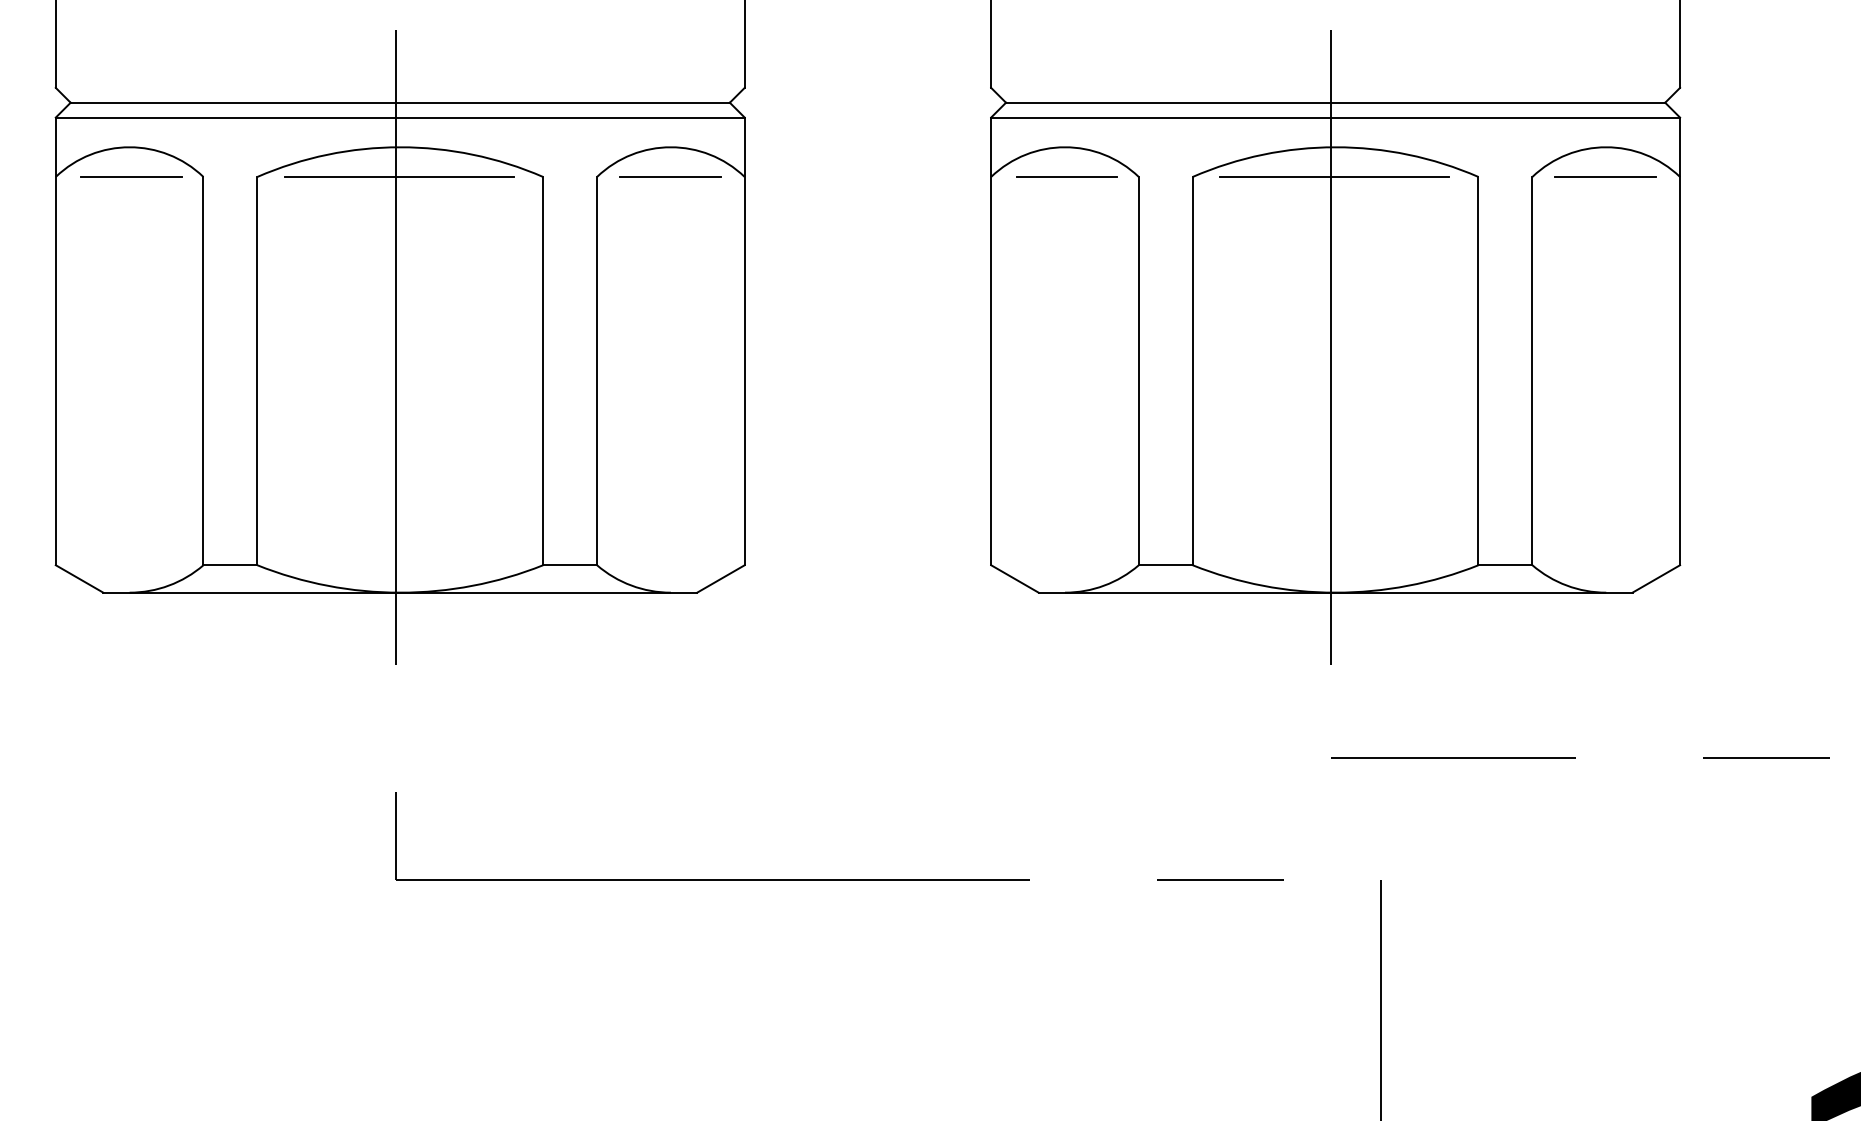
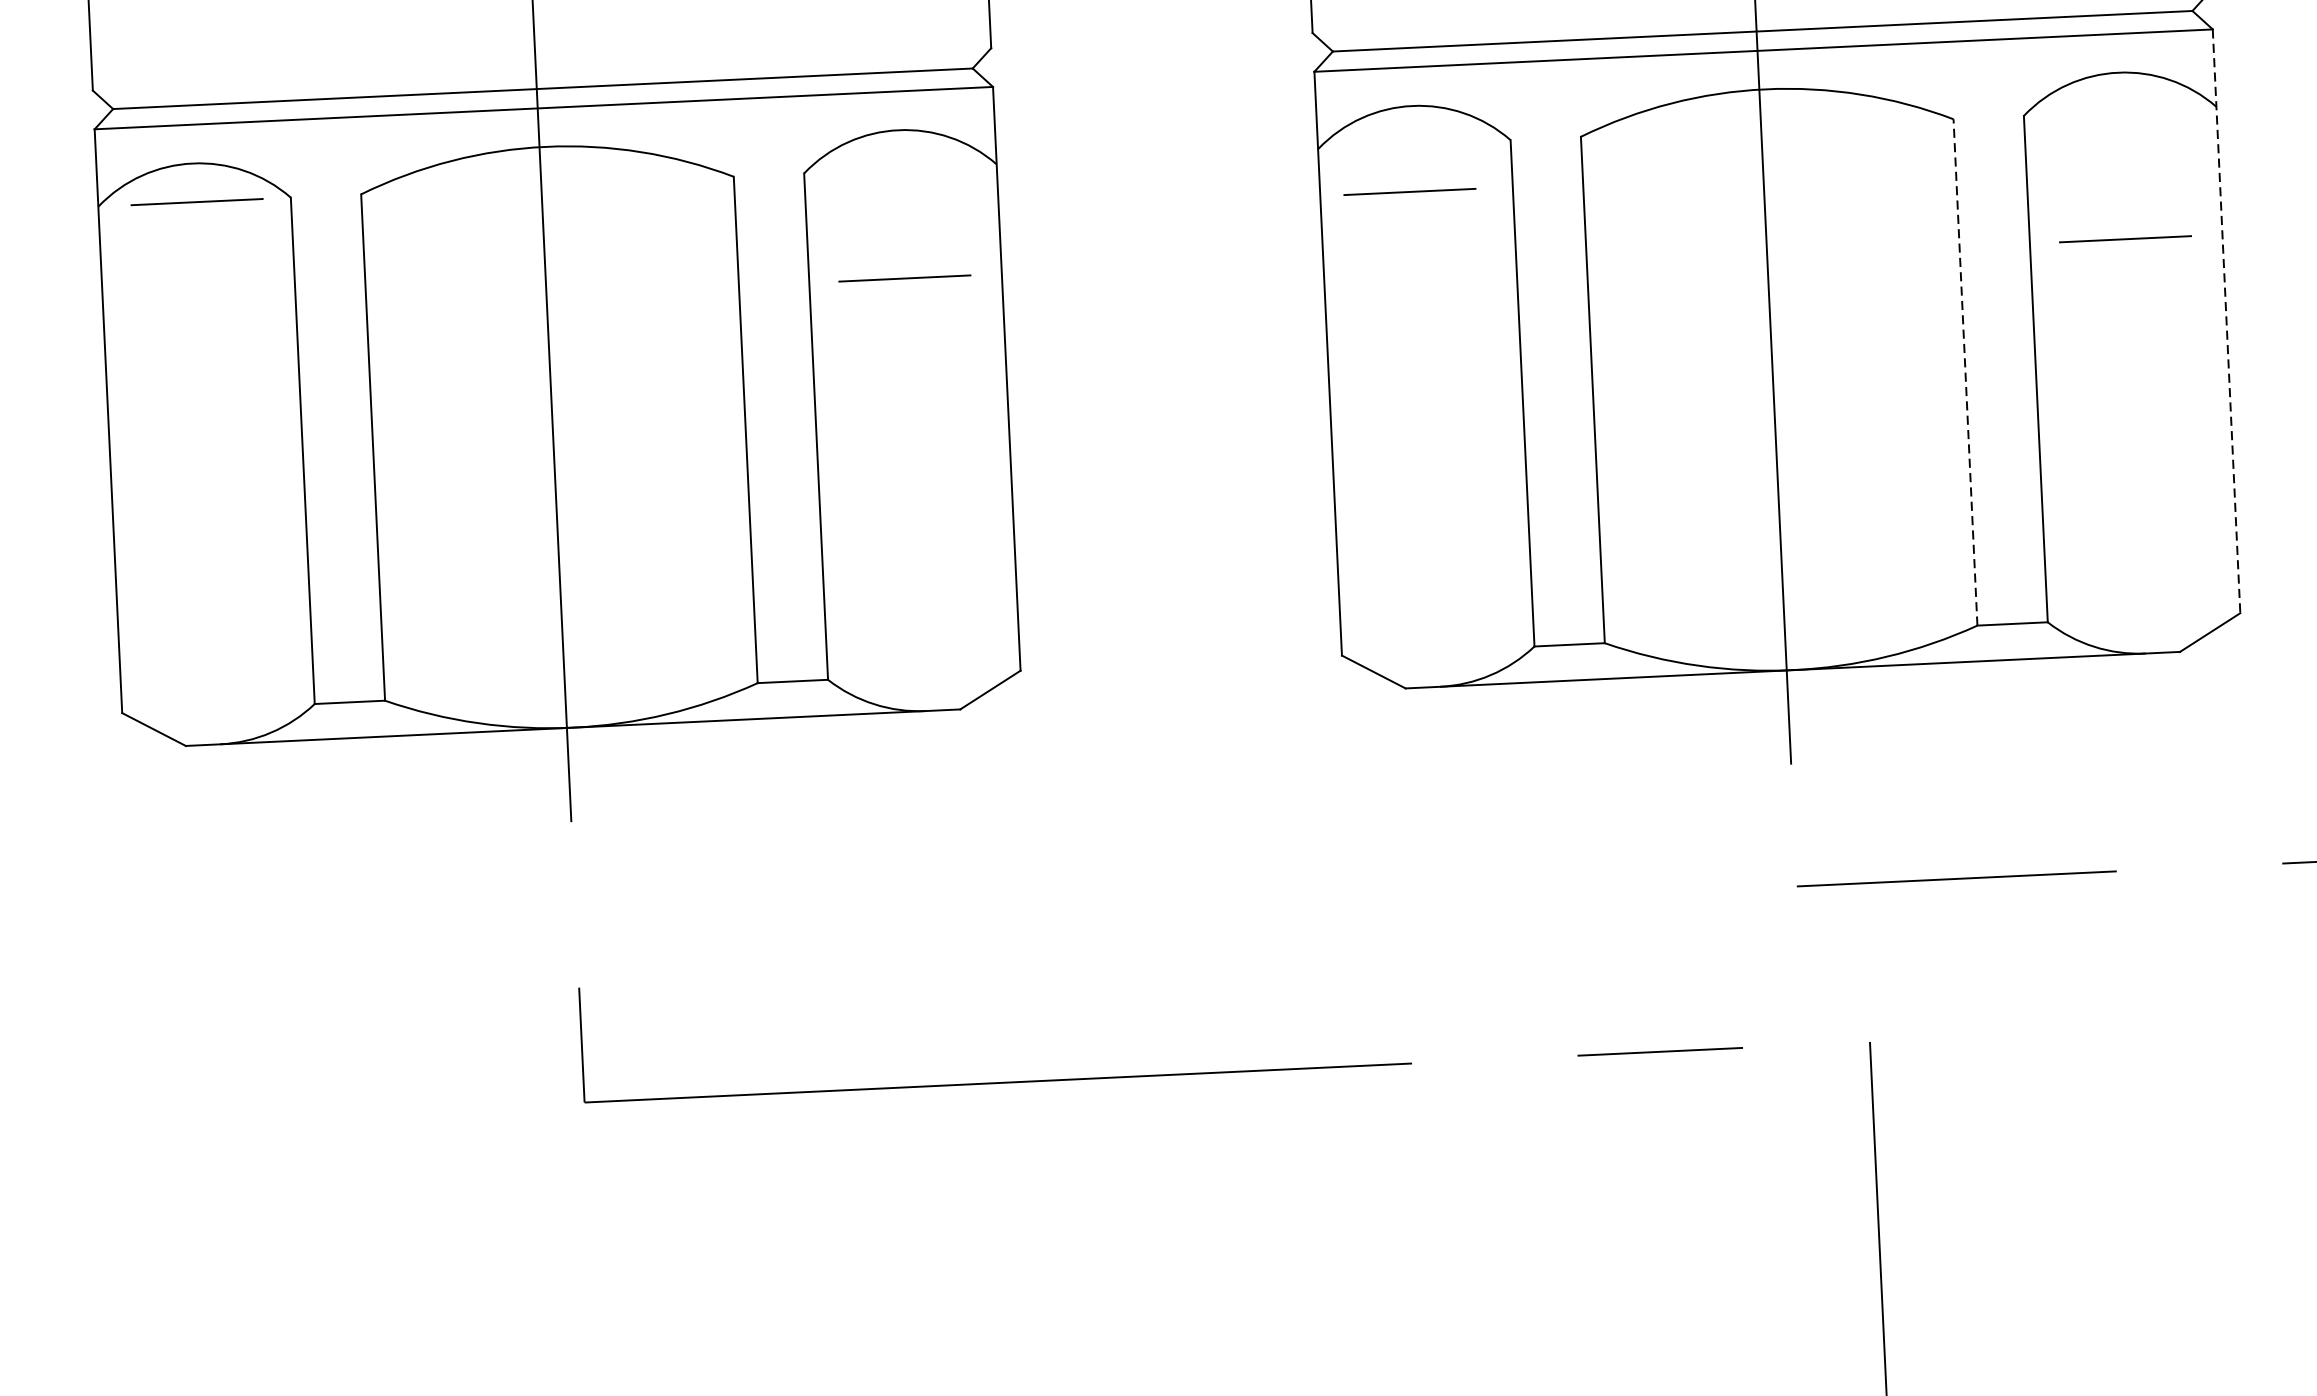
line: (399, 176) -> (546, 185), removed
line: (670, 176) -> (905, 277), moved
line: (1066, 176) -> (1409, 191), moved
line: (1334, 176) -> (1765, 127), removed
line: (1605, 176) -> (2125, 238), moved
line: (1680, 341) -> (2227, 321), solid -> dashed
line: (1478, 370) -> (1965, 371), solid -> dashed

